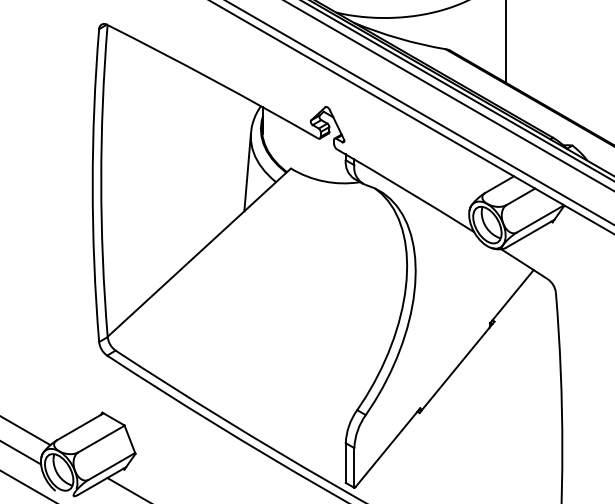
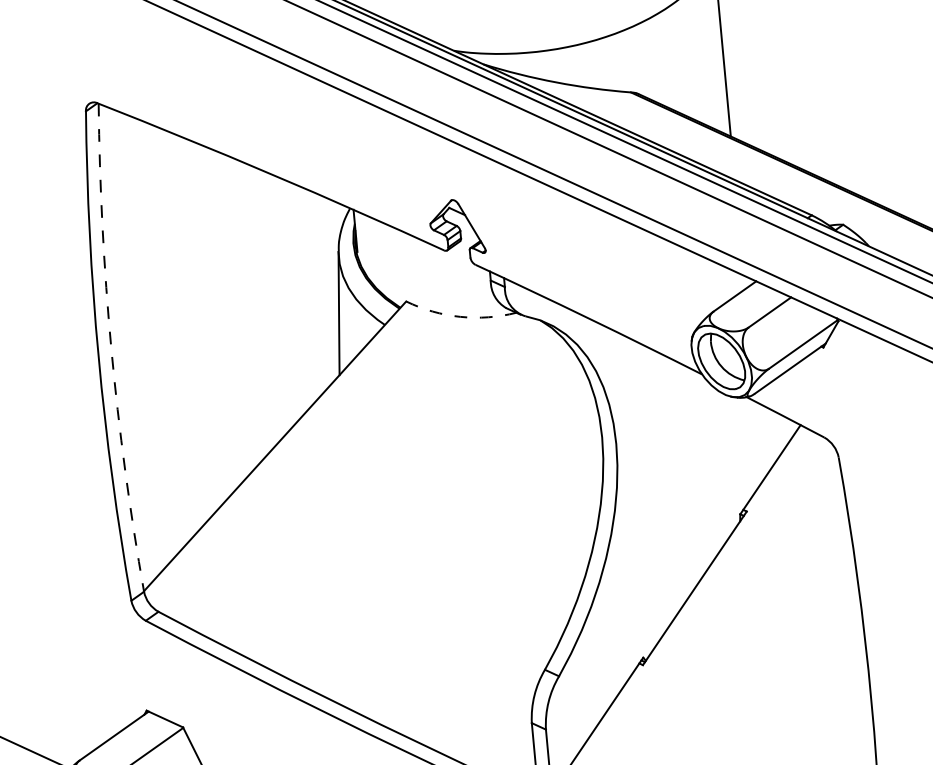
arc: (101, 181) -> (111, 349), solid -> dashed
arc: (324, 181) -> (460, 316), solid -> dashed

